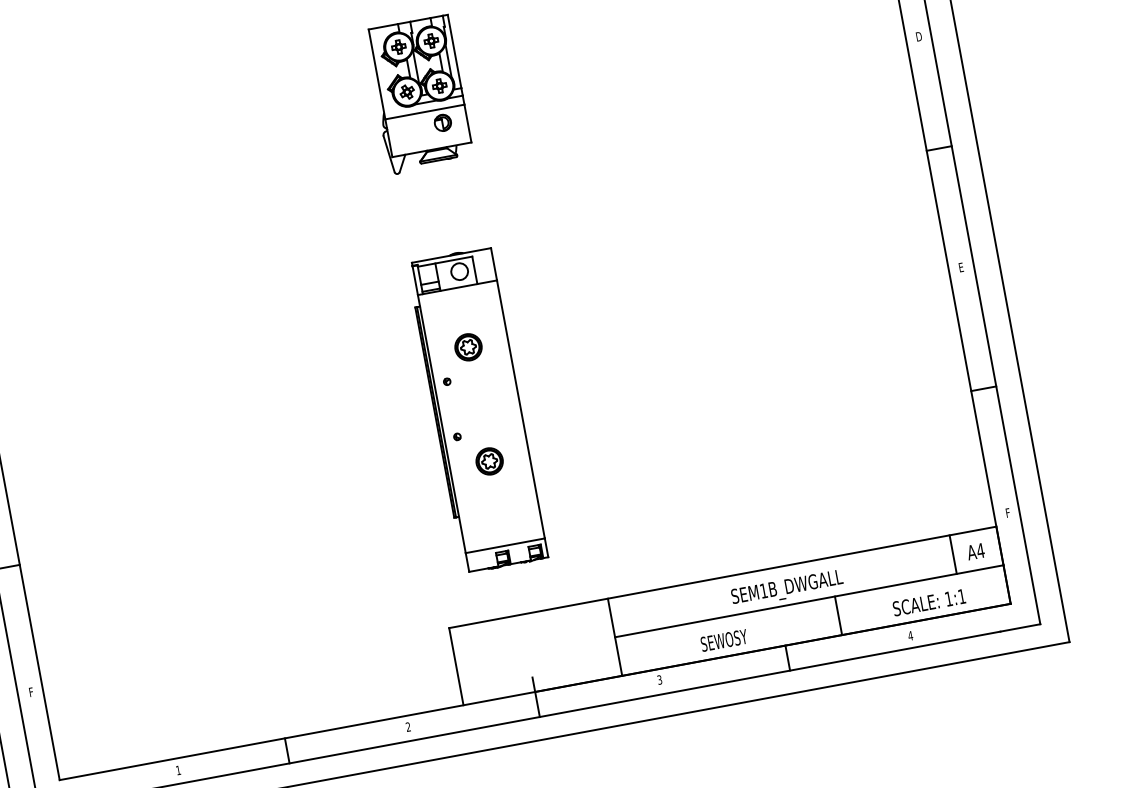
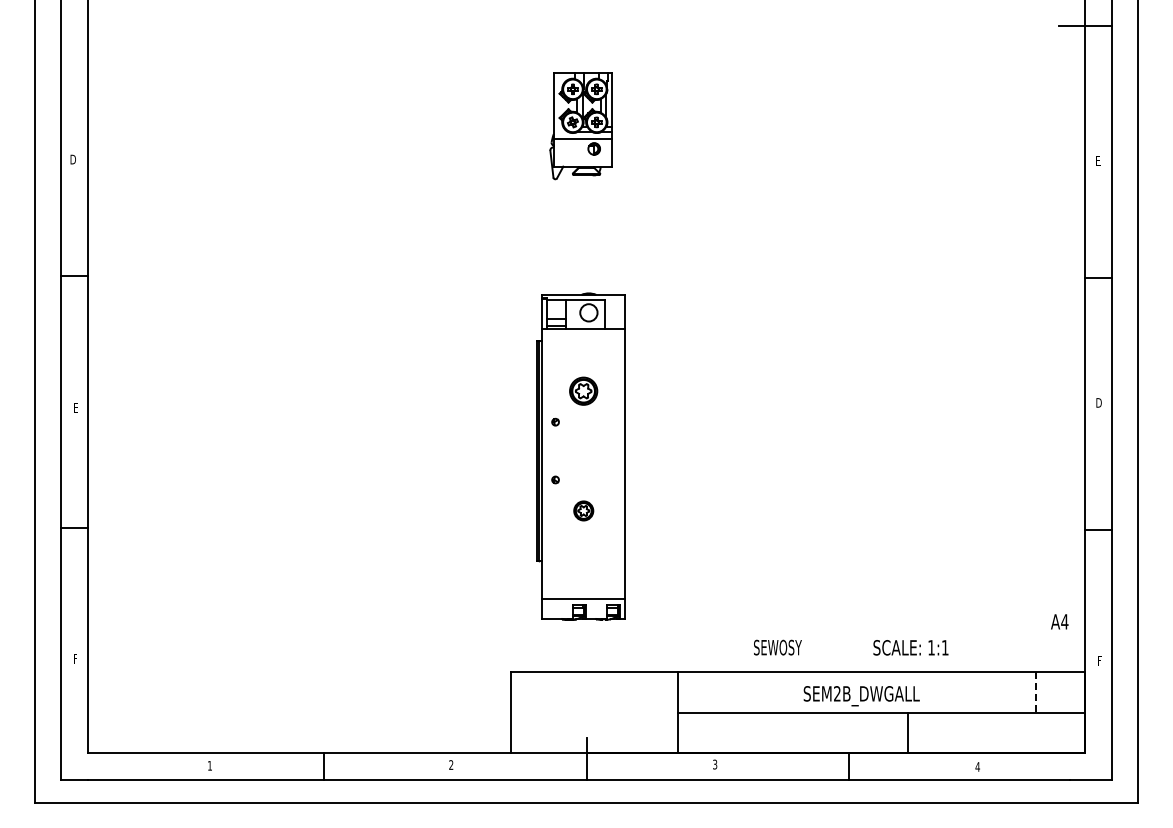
text: (918, 36) -> (1098, 160), D -> E
part: (418, 94) -> (580, 125), size x0.7
text: (961, 267) -> (1098, 402), E -> D
part: (489, 461) -> (583, 510), size x0.7
text: (975, 551) -> (1059, 621), moved
line: (953, 555) -> (1036, 693), solid -> dashed
text: (763, 590) -> (837, 693), SEM1B_DWGALL -> SEM2B_DWGALL
text: (928, 602) -> (910, 647), moved
text: (723, 640) -> (777, 647), moved

